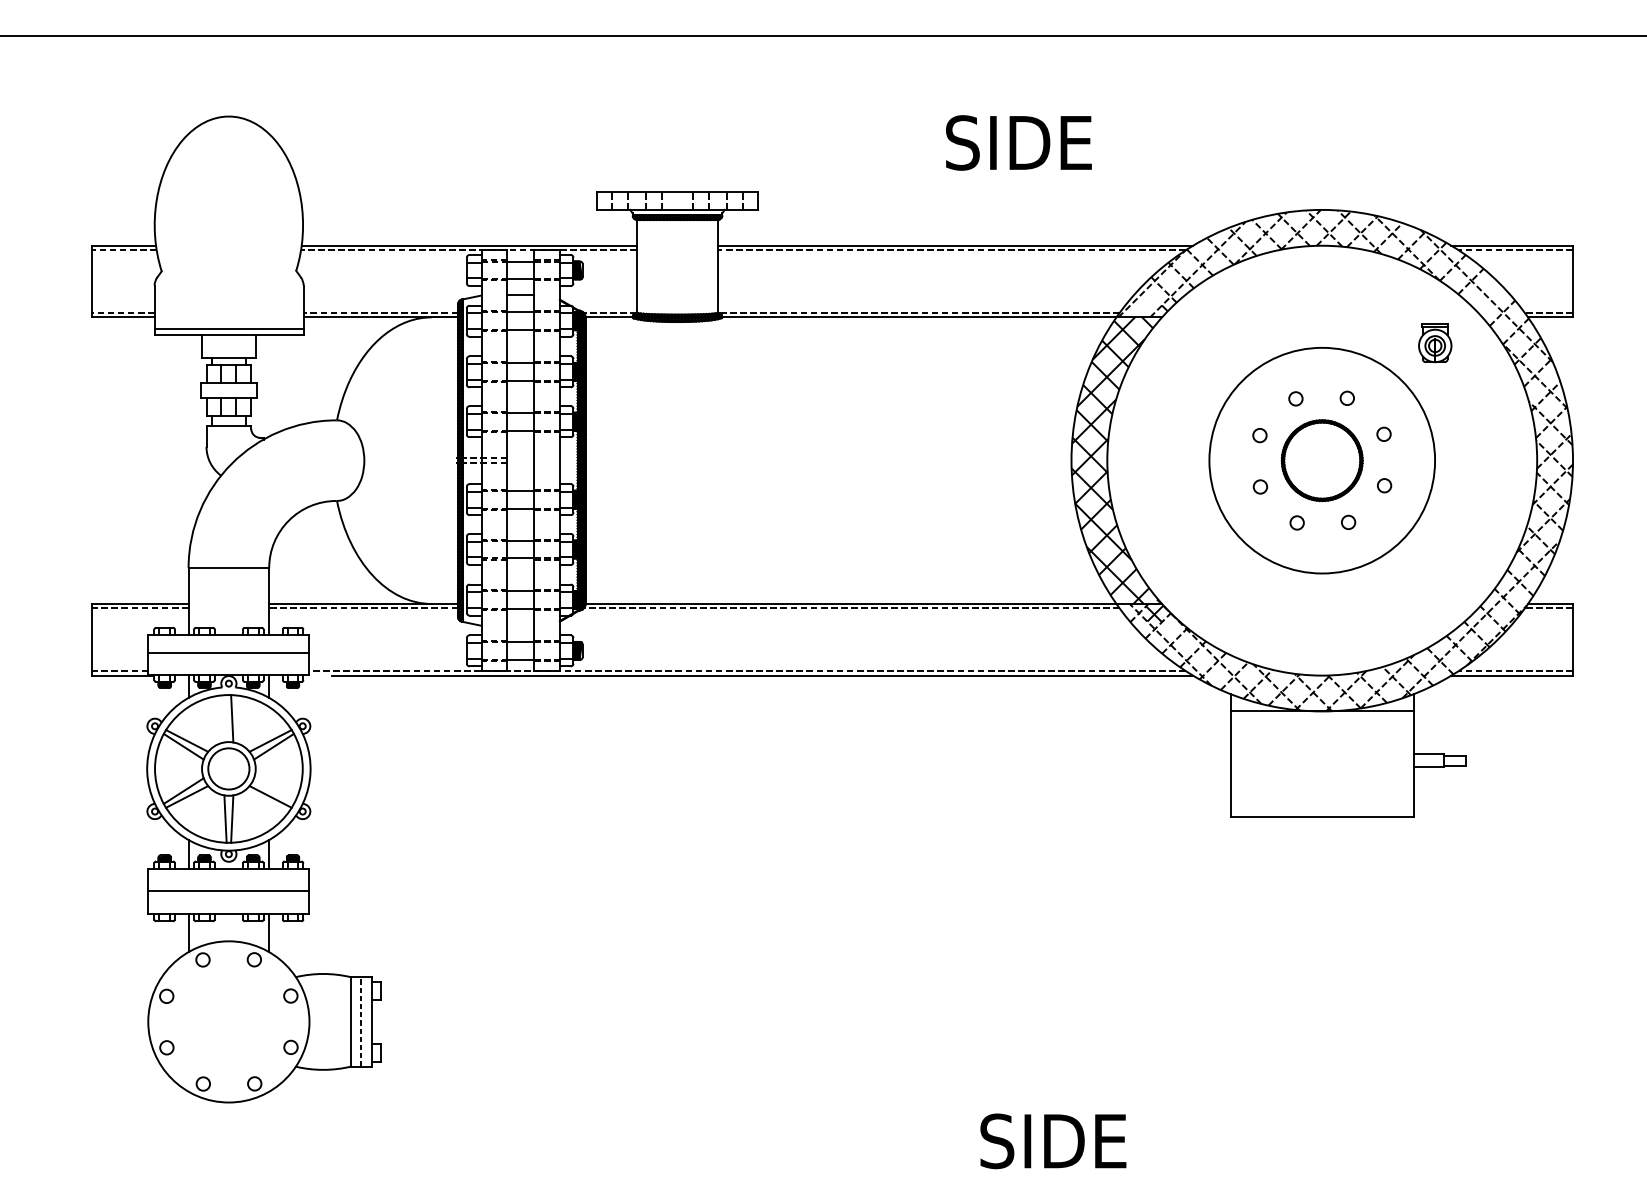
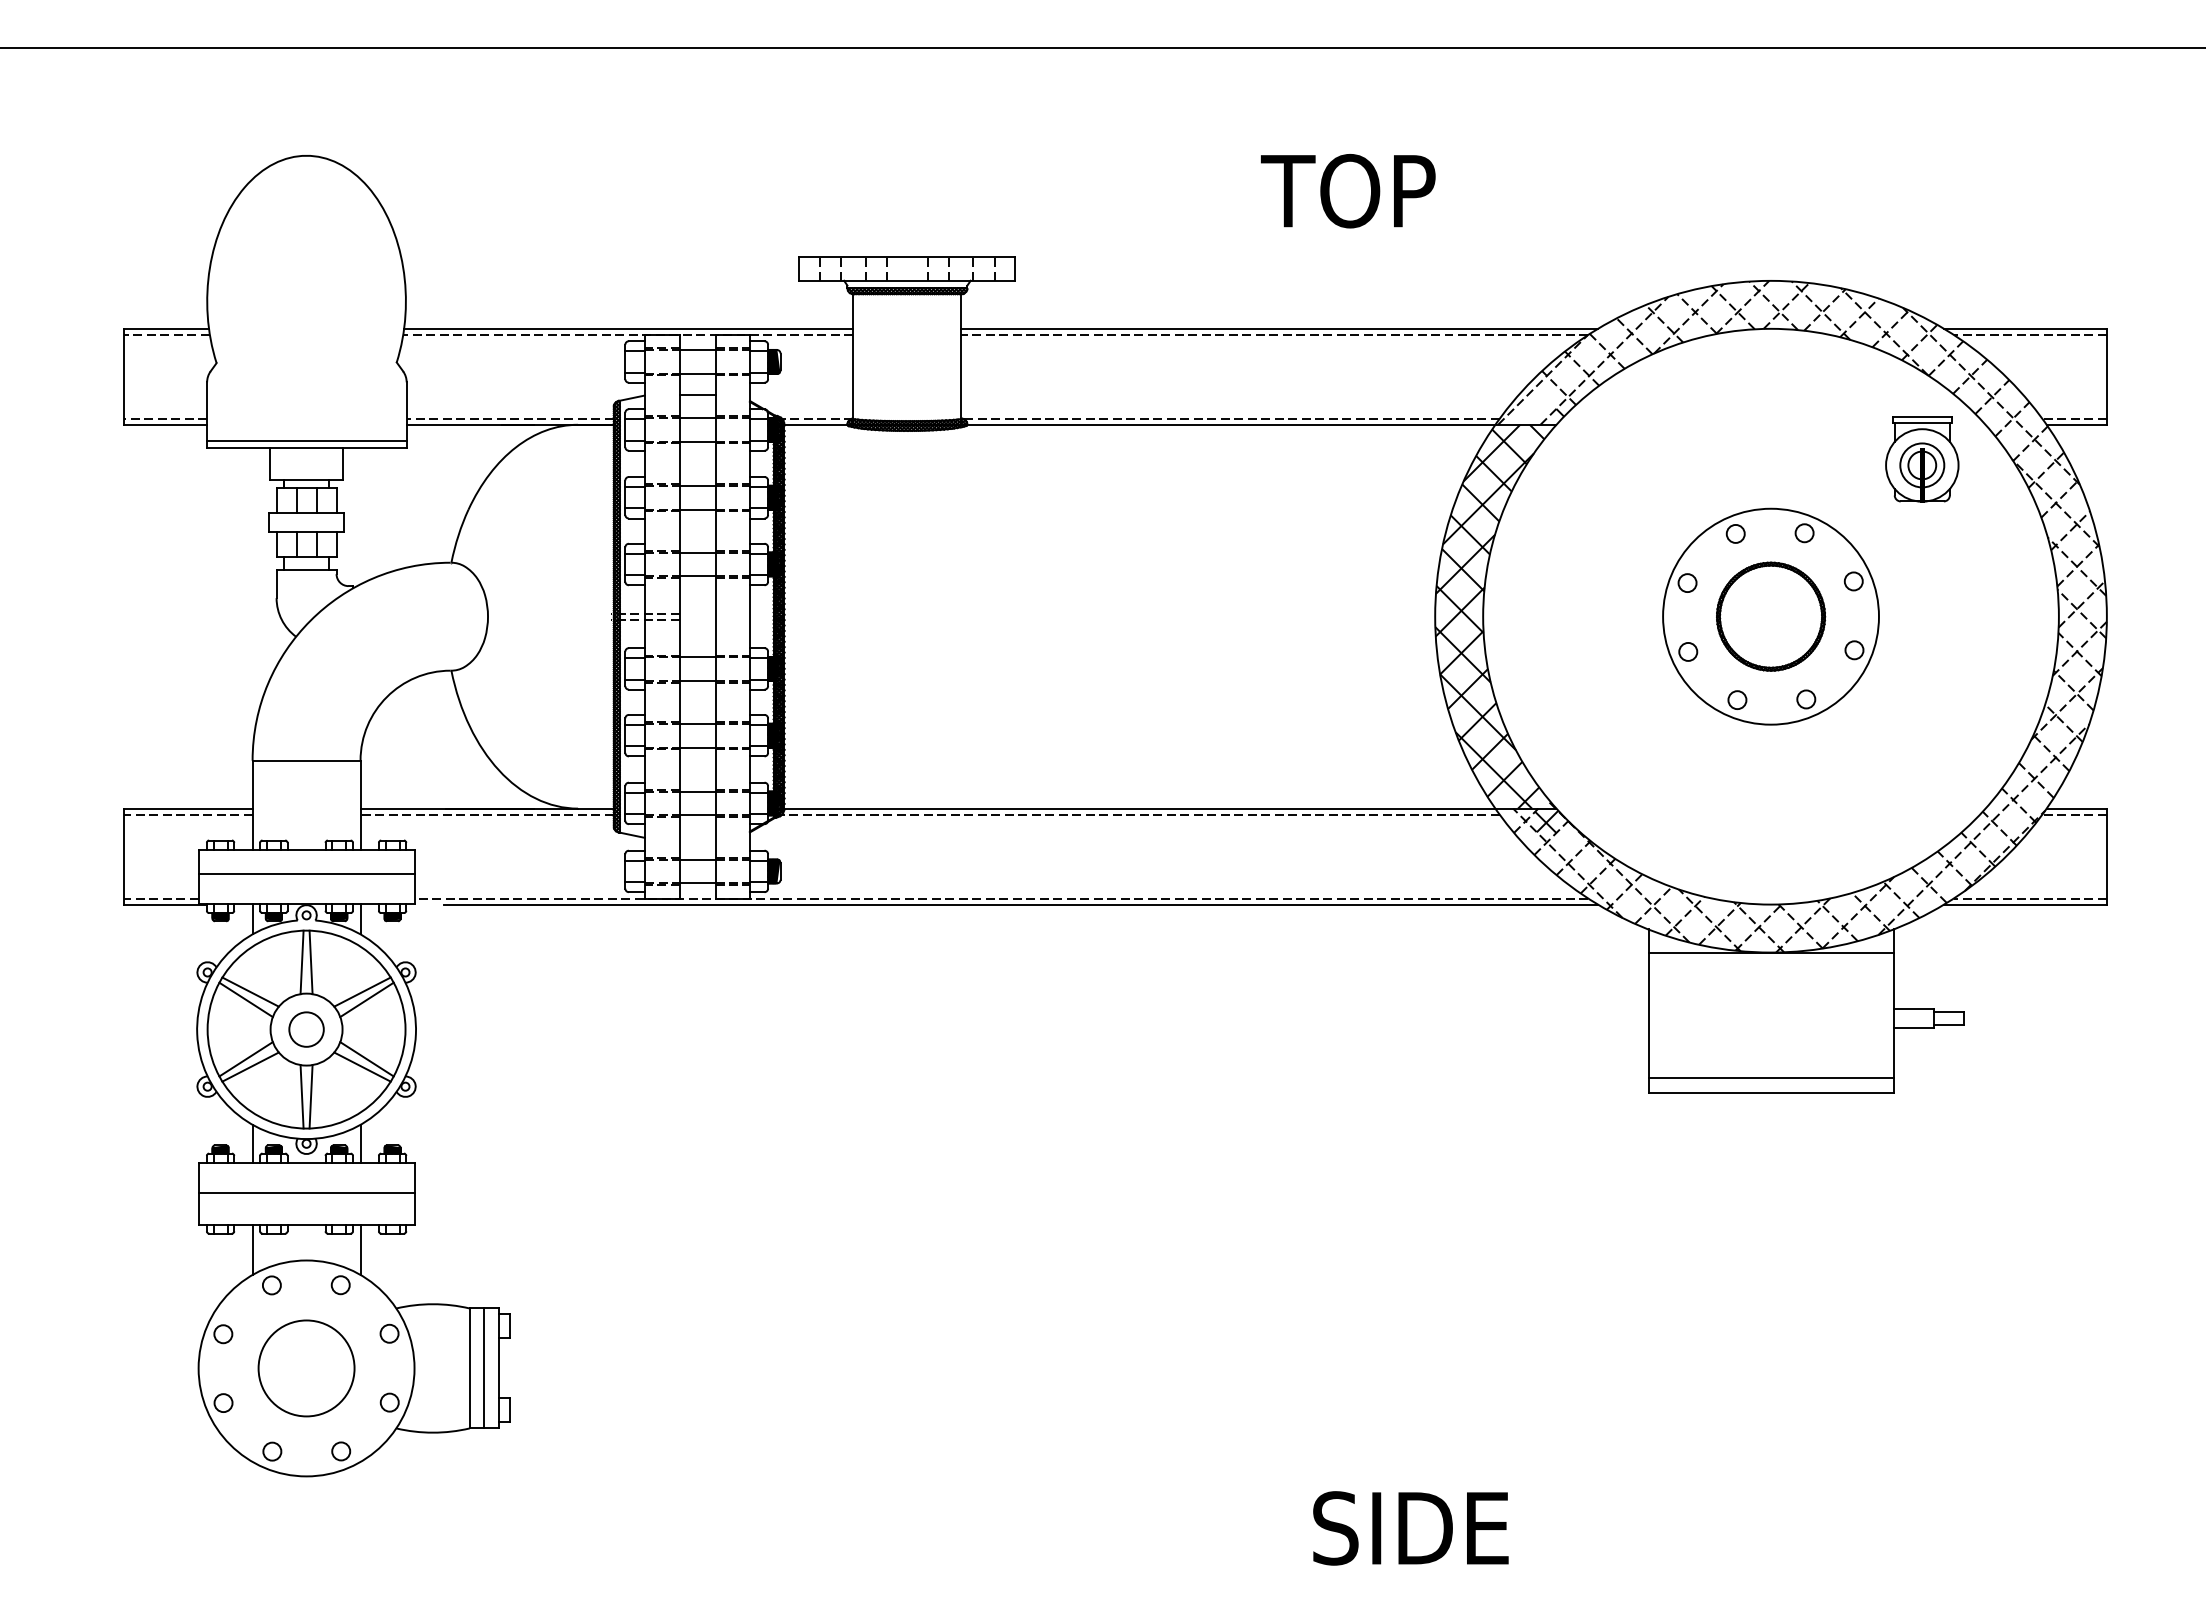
text: (1016, 142) -> (1361, 190), SIDE -> TOP
line: (1487, 296) -> (1992, 396), added
part: (1435, 343) -> (1922, 459), size x1.67
circle: (1321, 460) -> (1770, 616), size x0.71
line: (225, 718) -> (301, 962), added
circle: (228, 768) -> (306, 1029), size x0.62
line: (273, 791) -> (366, 1059), added
line: (1321, 805) -> (1770, 1078), added
circle: (228, 1021) -> (306, 1368), added
line: (361, 1021) -> (484, 1368), dashed -> solid

